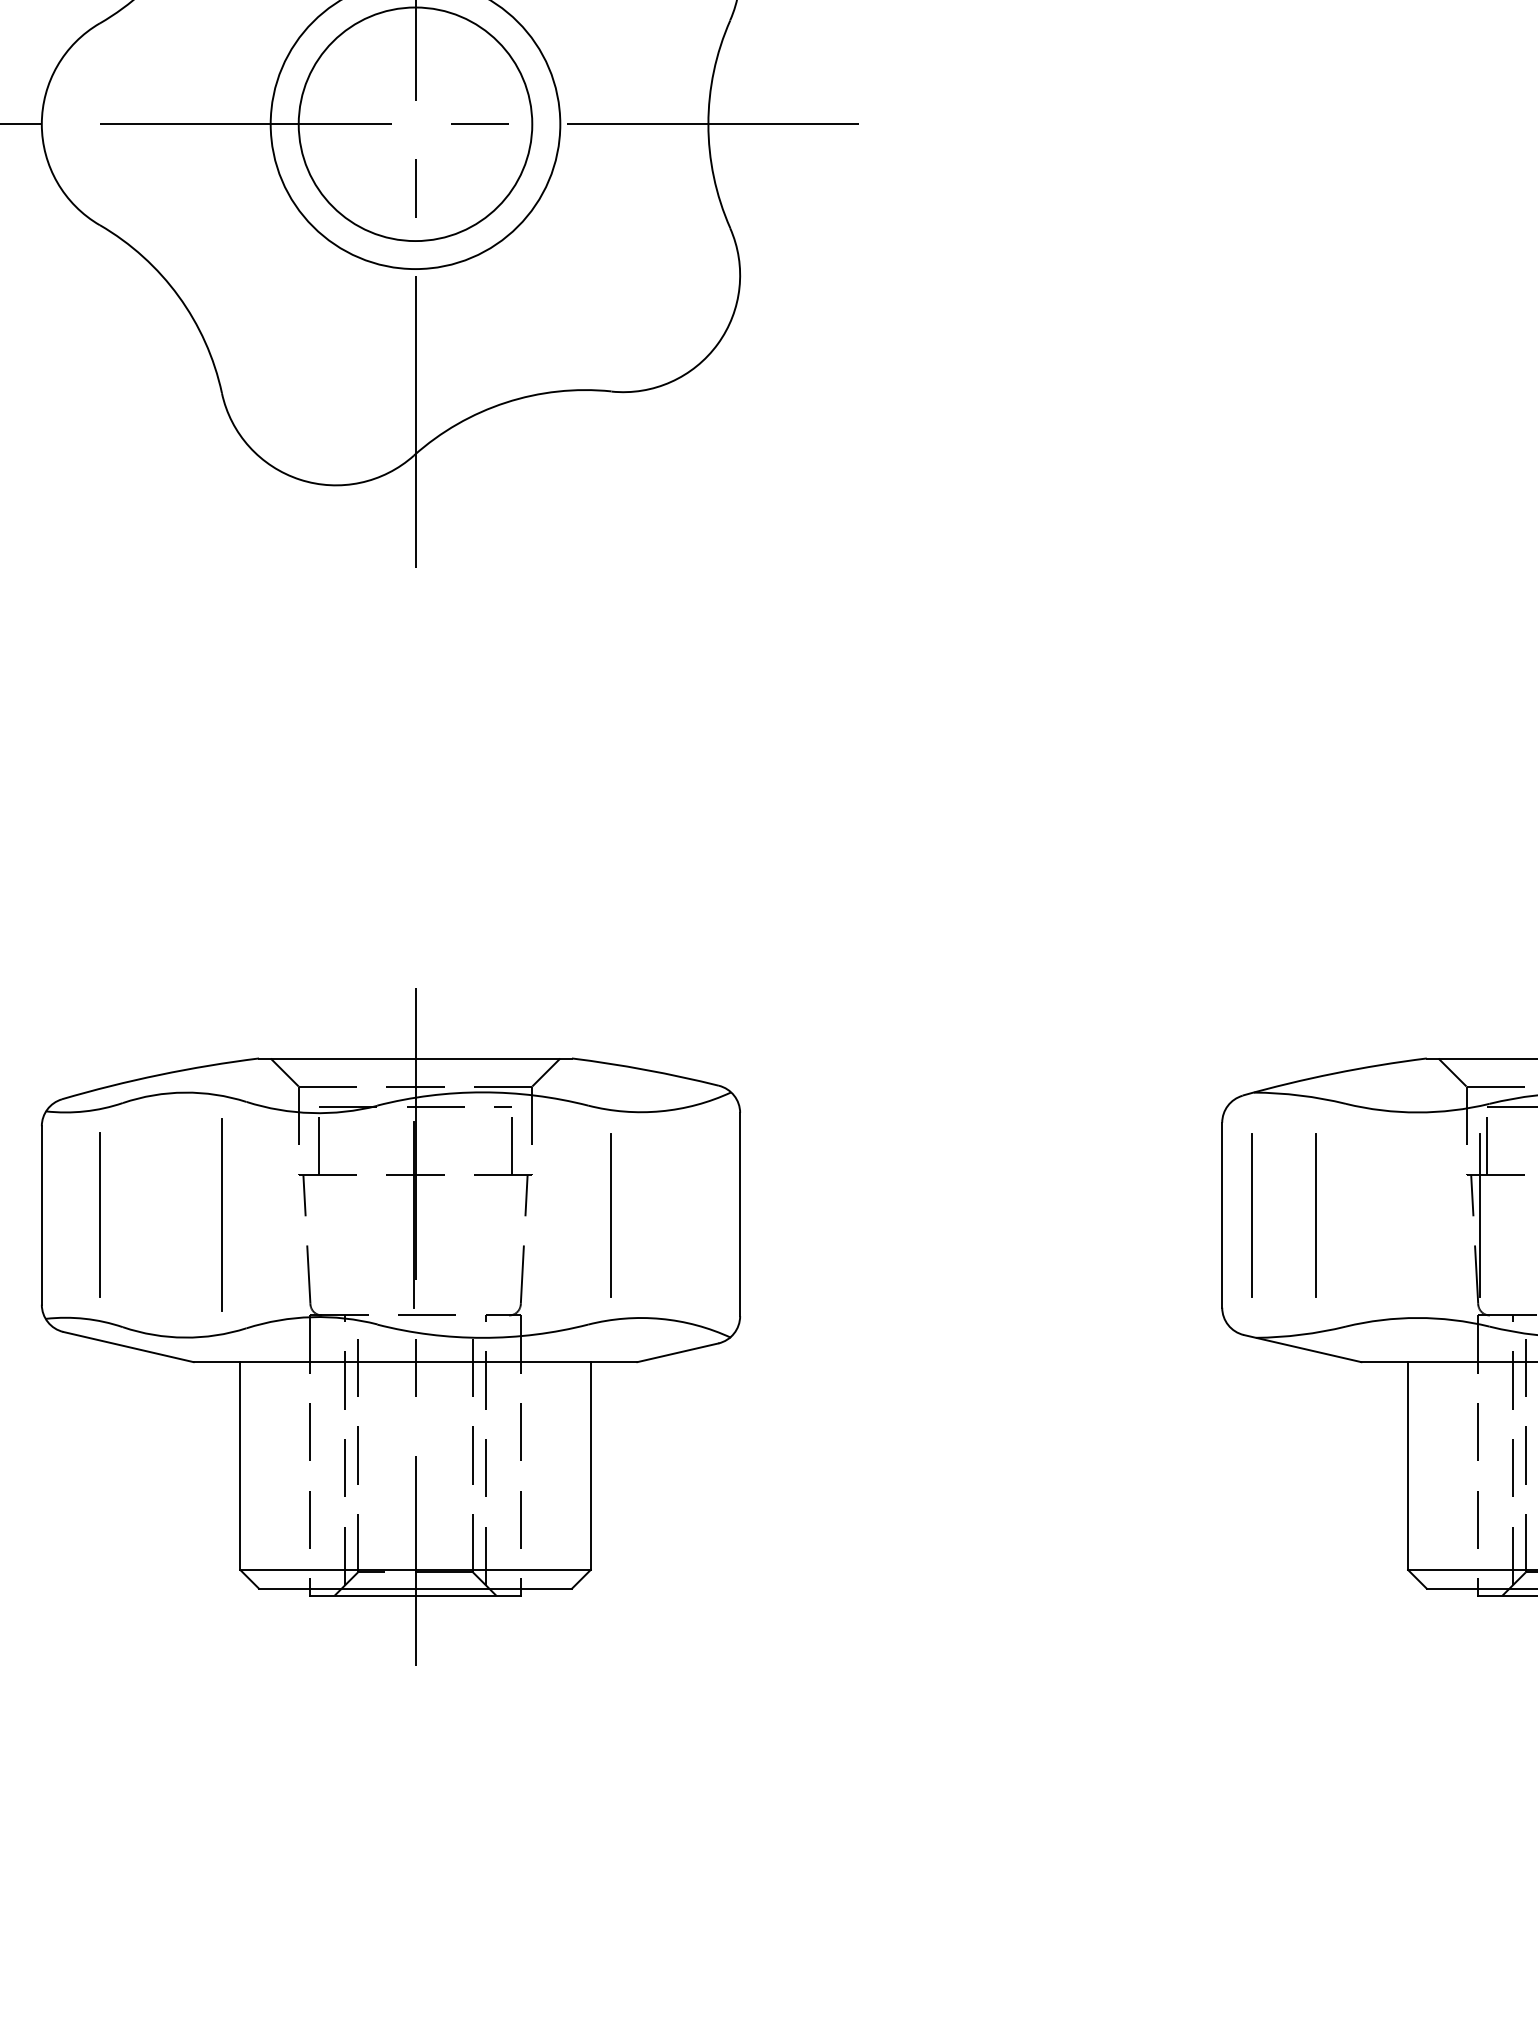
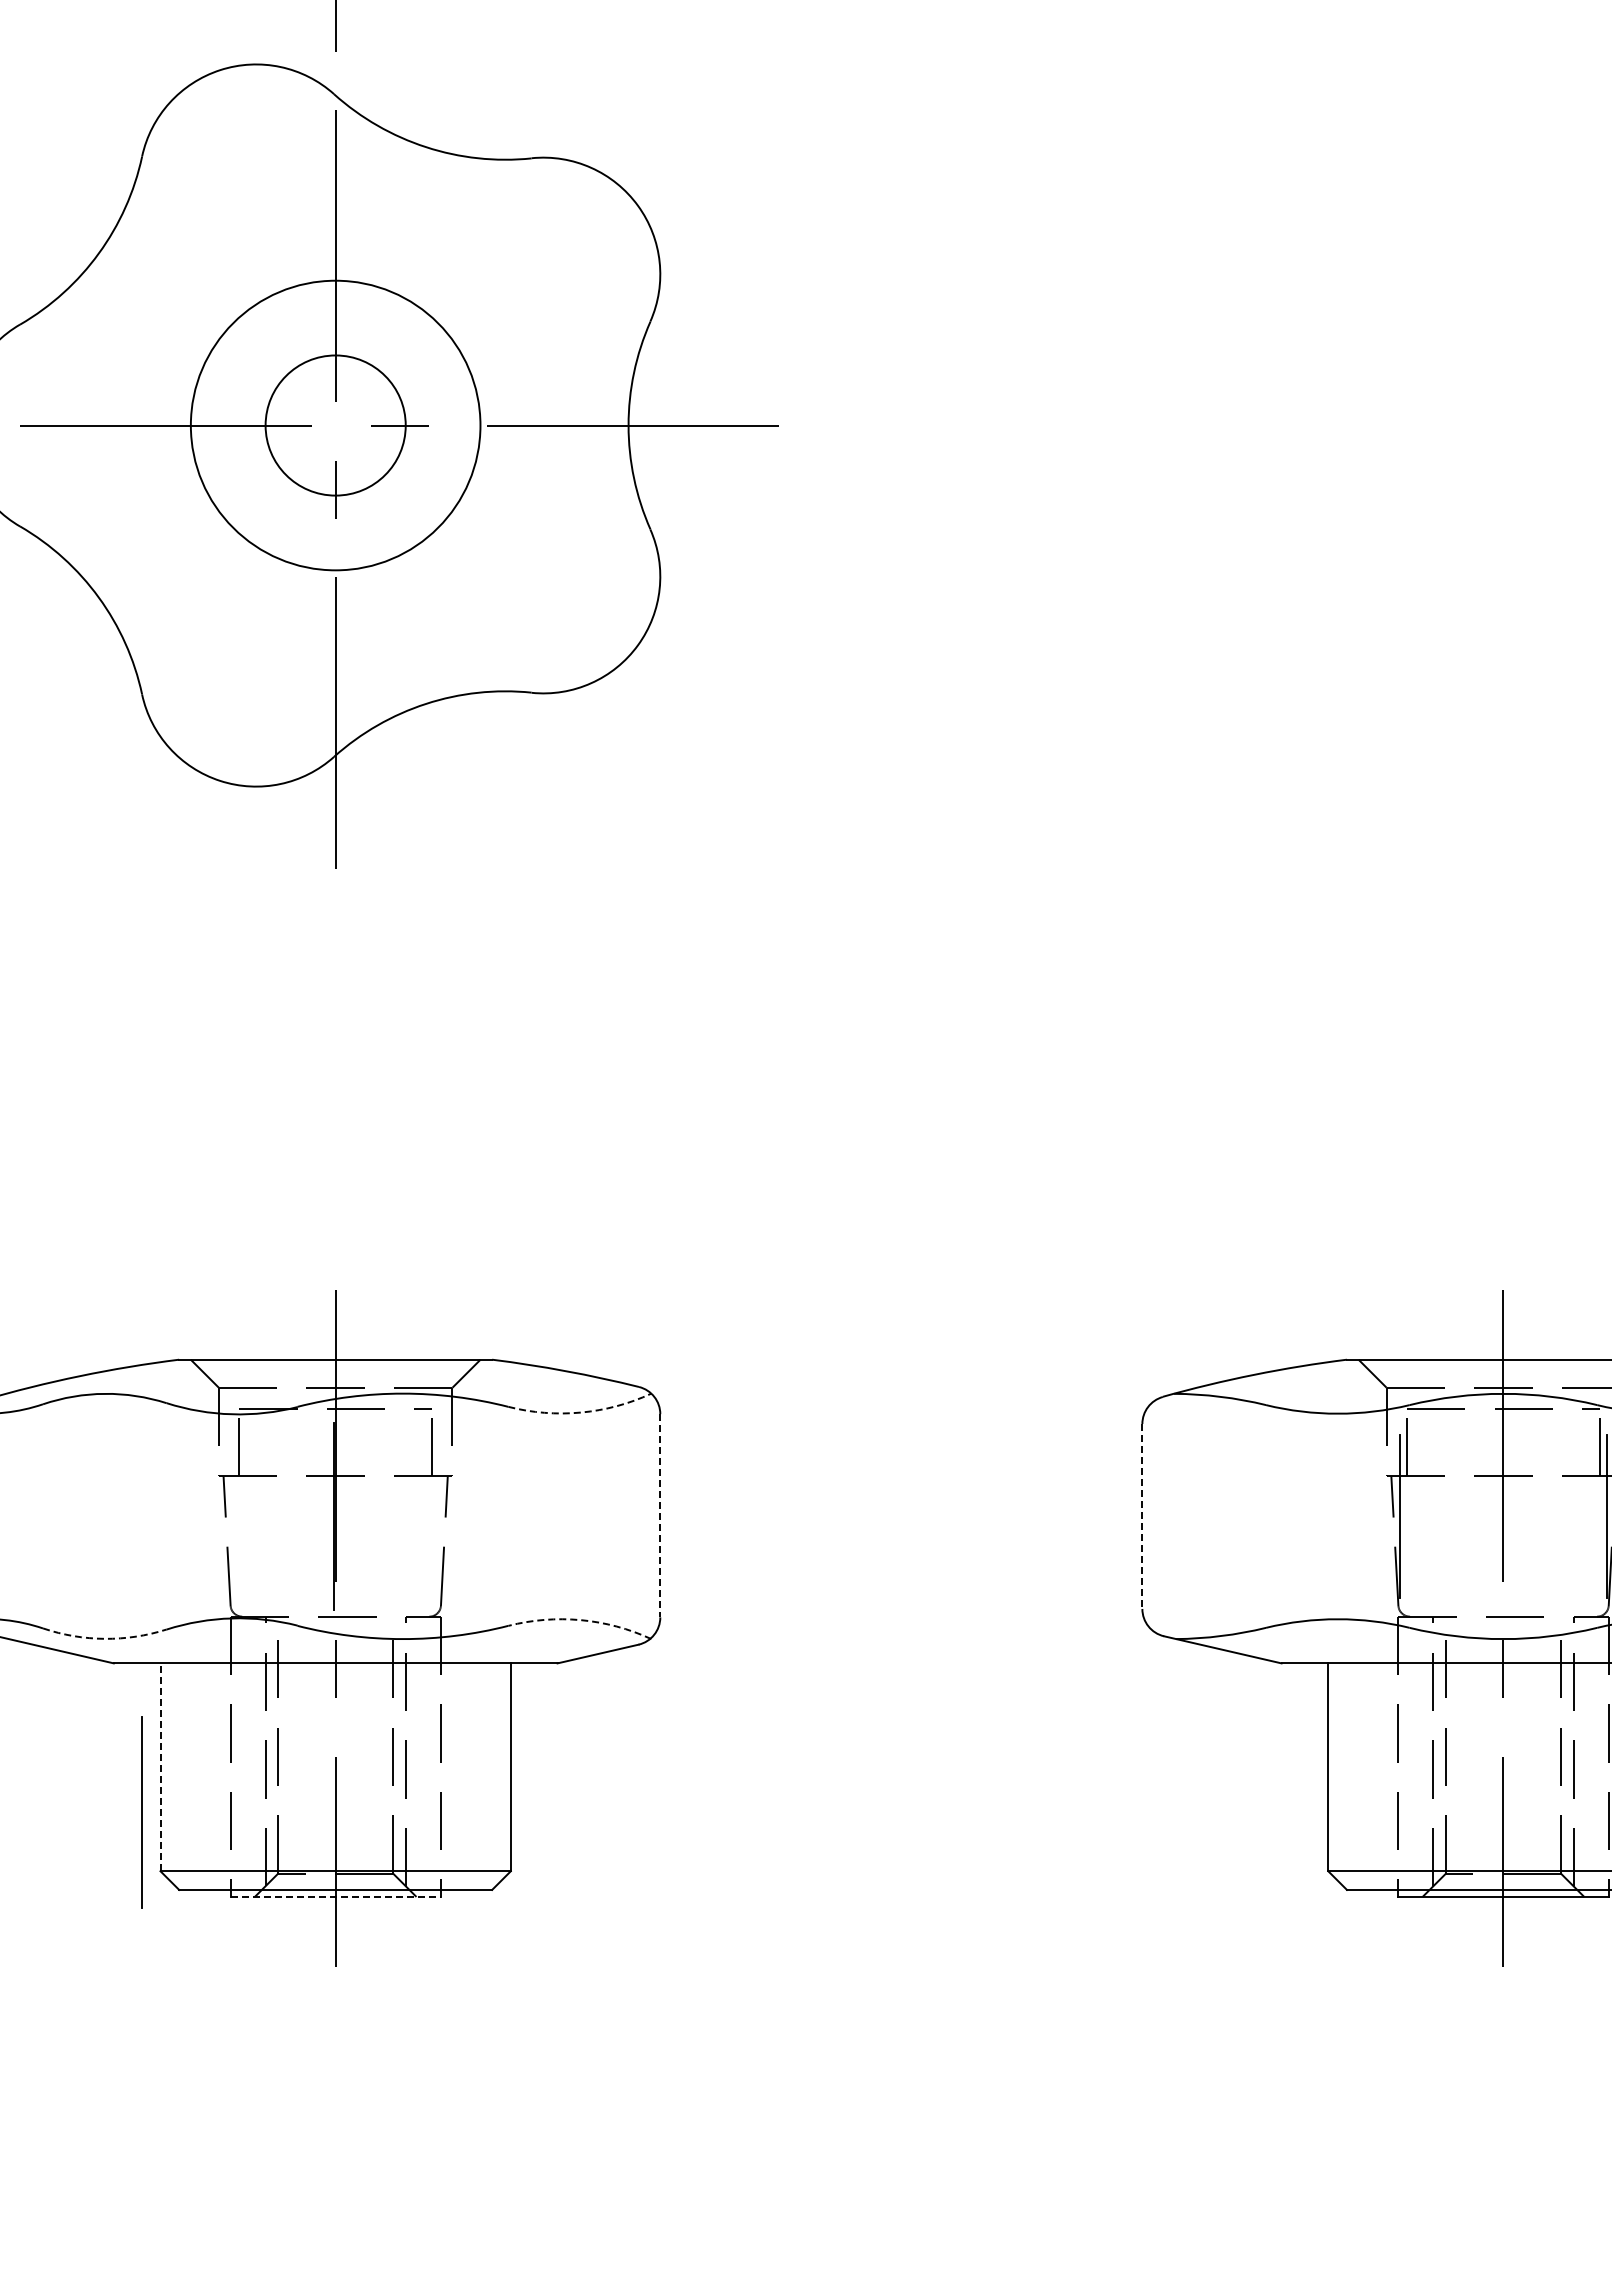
circle: (415, 124) -> (335, 425), size x0.6
arc: (661, 1111) -> (581, 1412), solid -> dashed
line: (740, 1214) -> (660, 1515), solid -> dashed
line: (100, 1215) -> (20, 1516), removed
line: (221, 1215) -> (141, 1812), moved
line: (611, 1215) -> (531, 1516), removed
line: (1222, 1215) -> (1142, 1516), solid -> dashed
line: (1252, 1215) -> (1172, 1516), removed
line: (1316, 1215) -> (1236, 1516), removed
arc: (661, 1319) -> (581, 1620), solid -> dashed
arc: (184, 1337) -> (104, 1638), solid -> dashed
line: (240, 1466) -> (160, 1767), solid -> dashed
line: (416, 1595) -> (336, 1896), solid -> dashed

